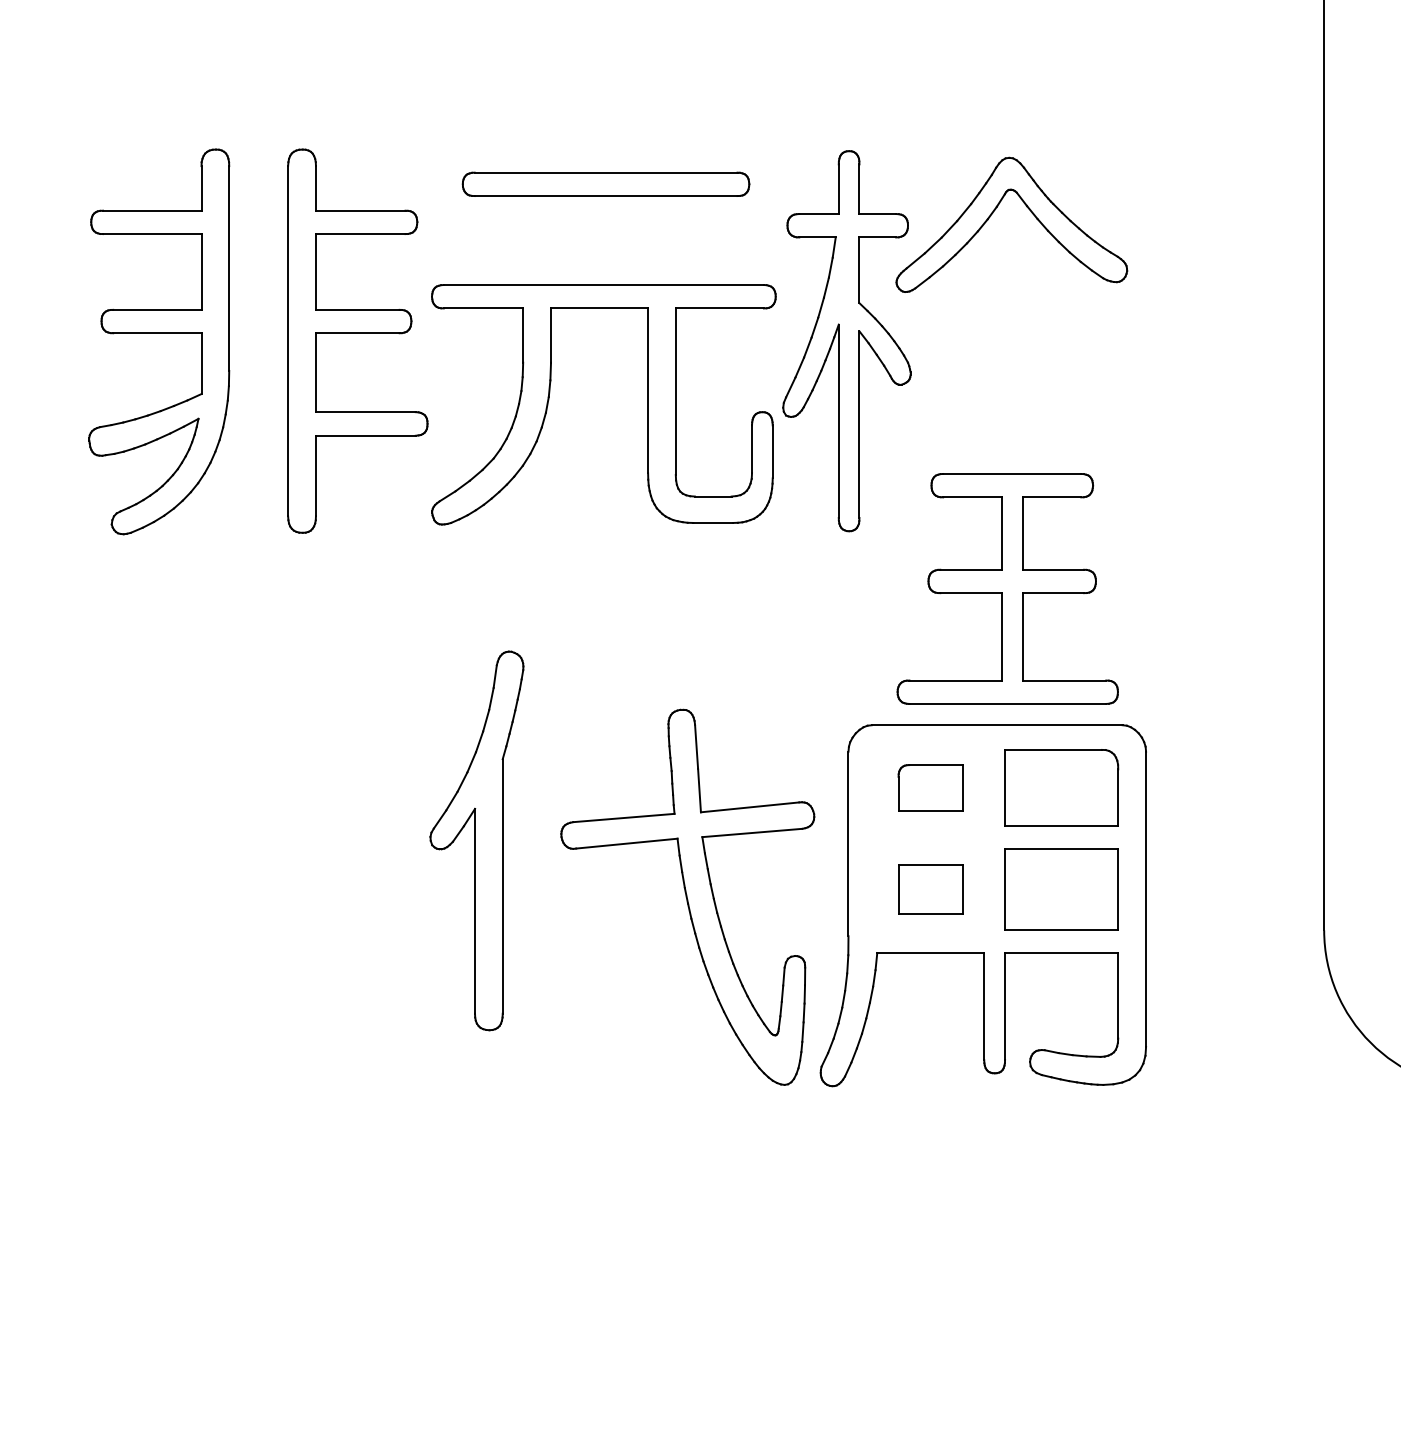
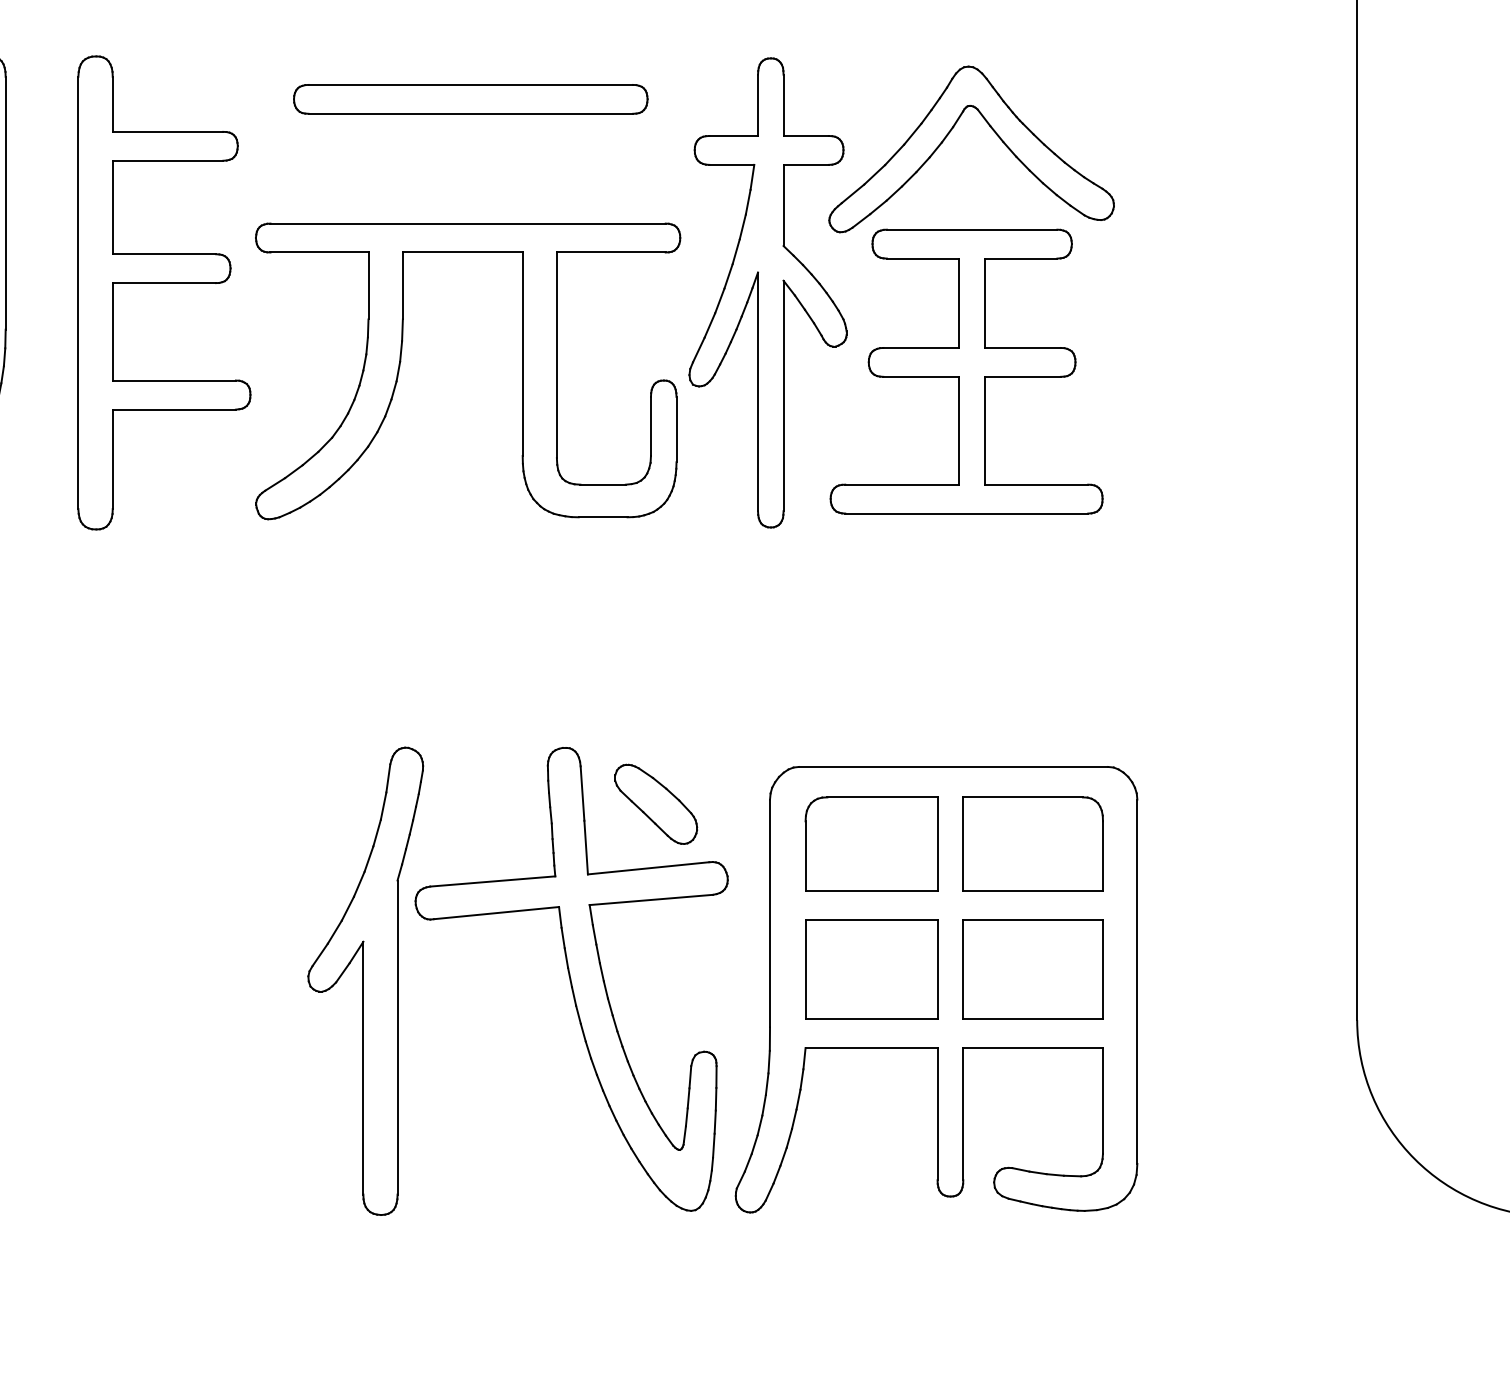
part: (1007, 588) -> (966, 371), moved
part: (756, 755) -> (656, 804), added
part: (930, 787) -> (871, 843), size x1.67
part: (476, 840) -> (365, 980), moved
part: (930, 889) -> (871, 969), size x1.67

